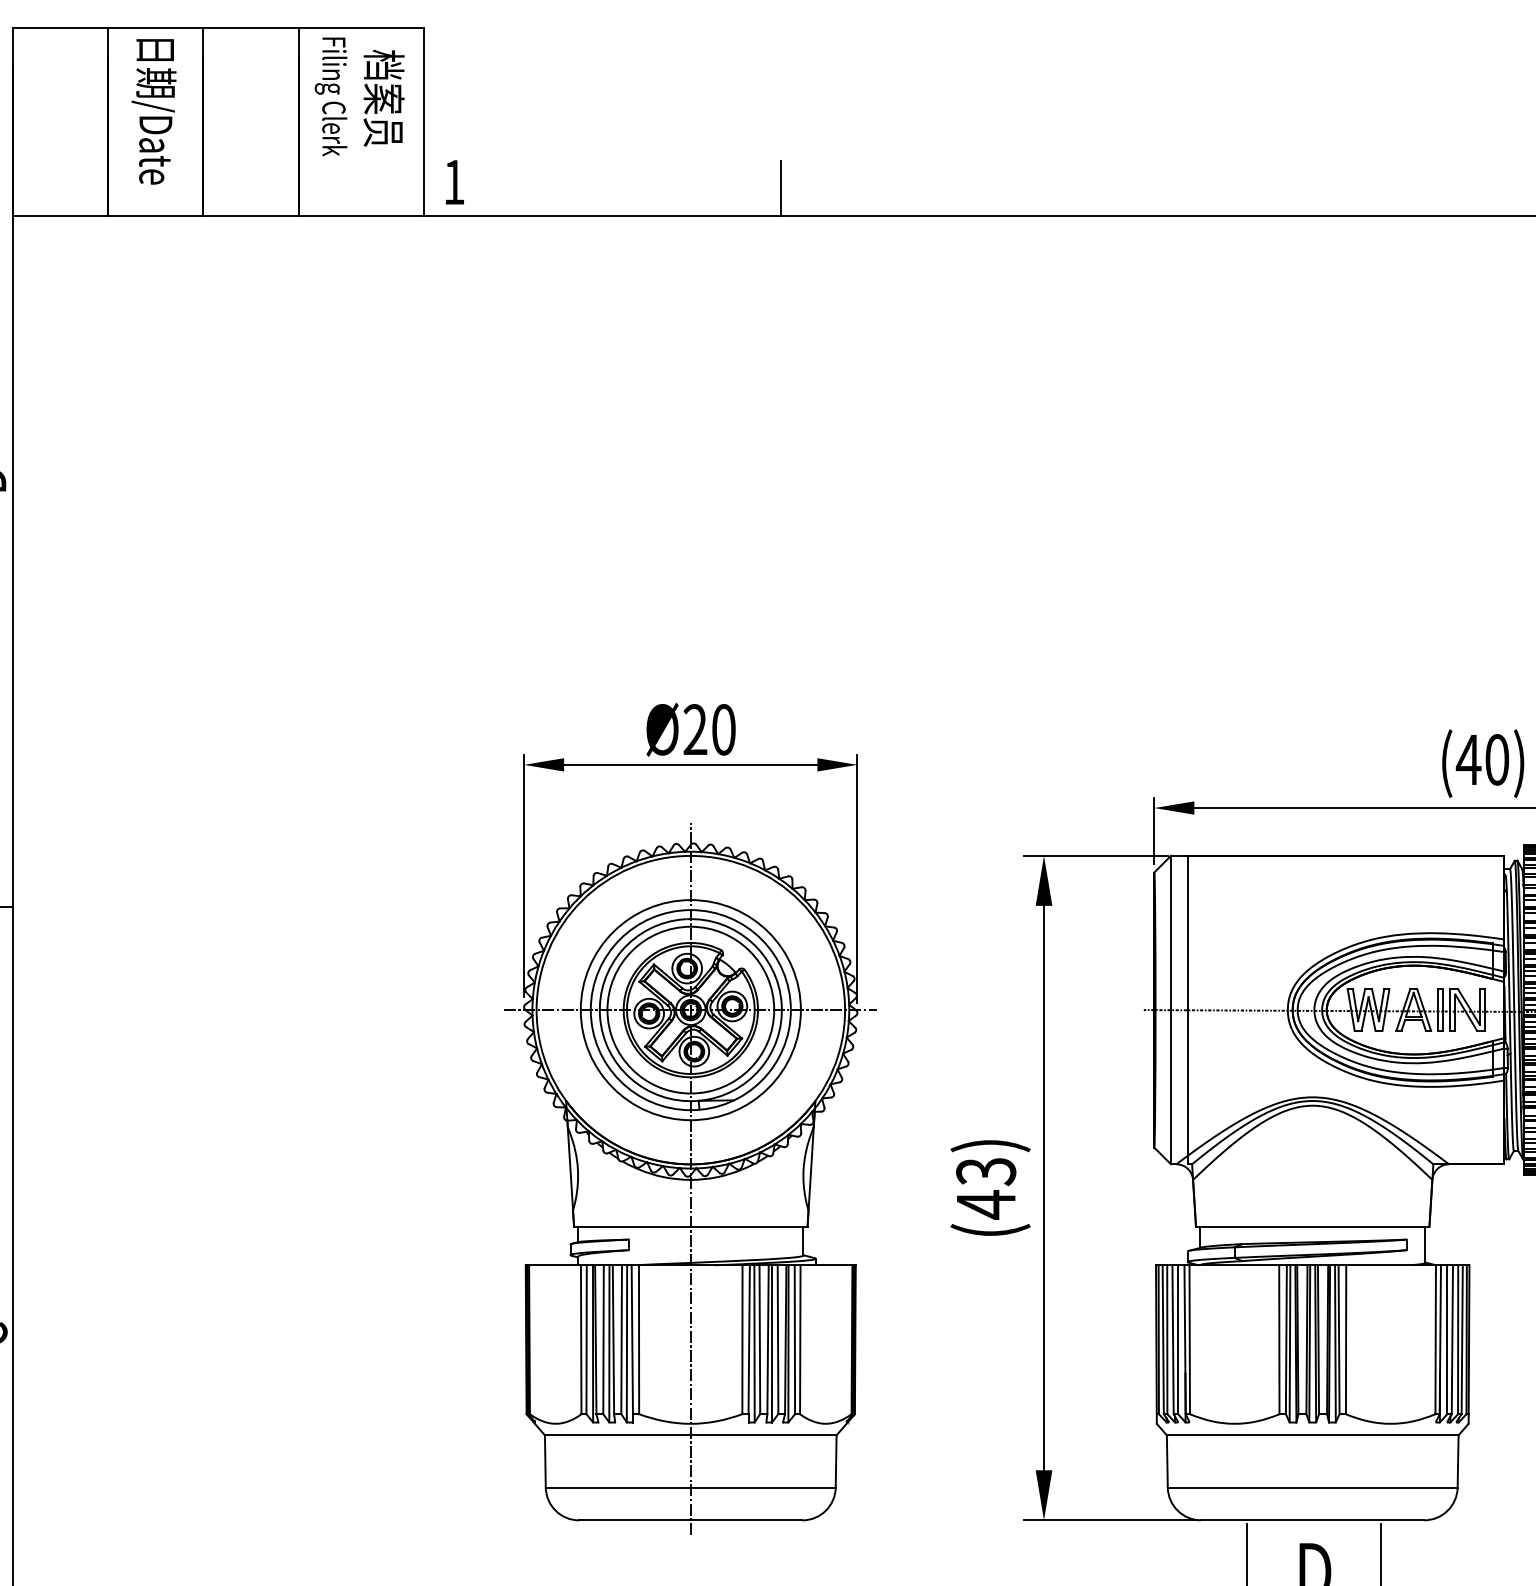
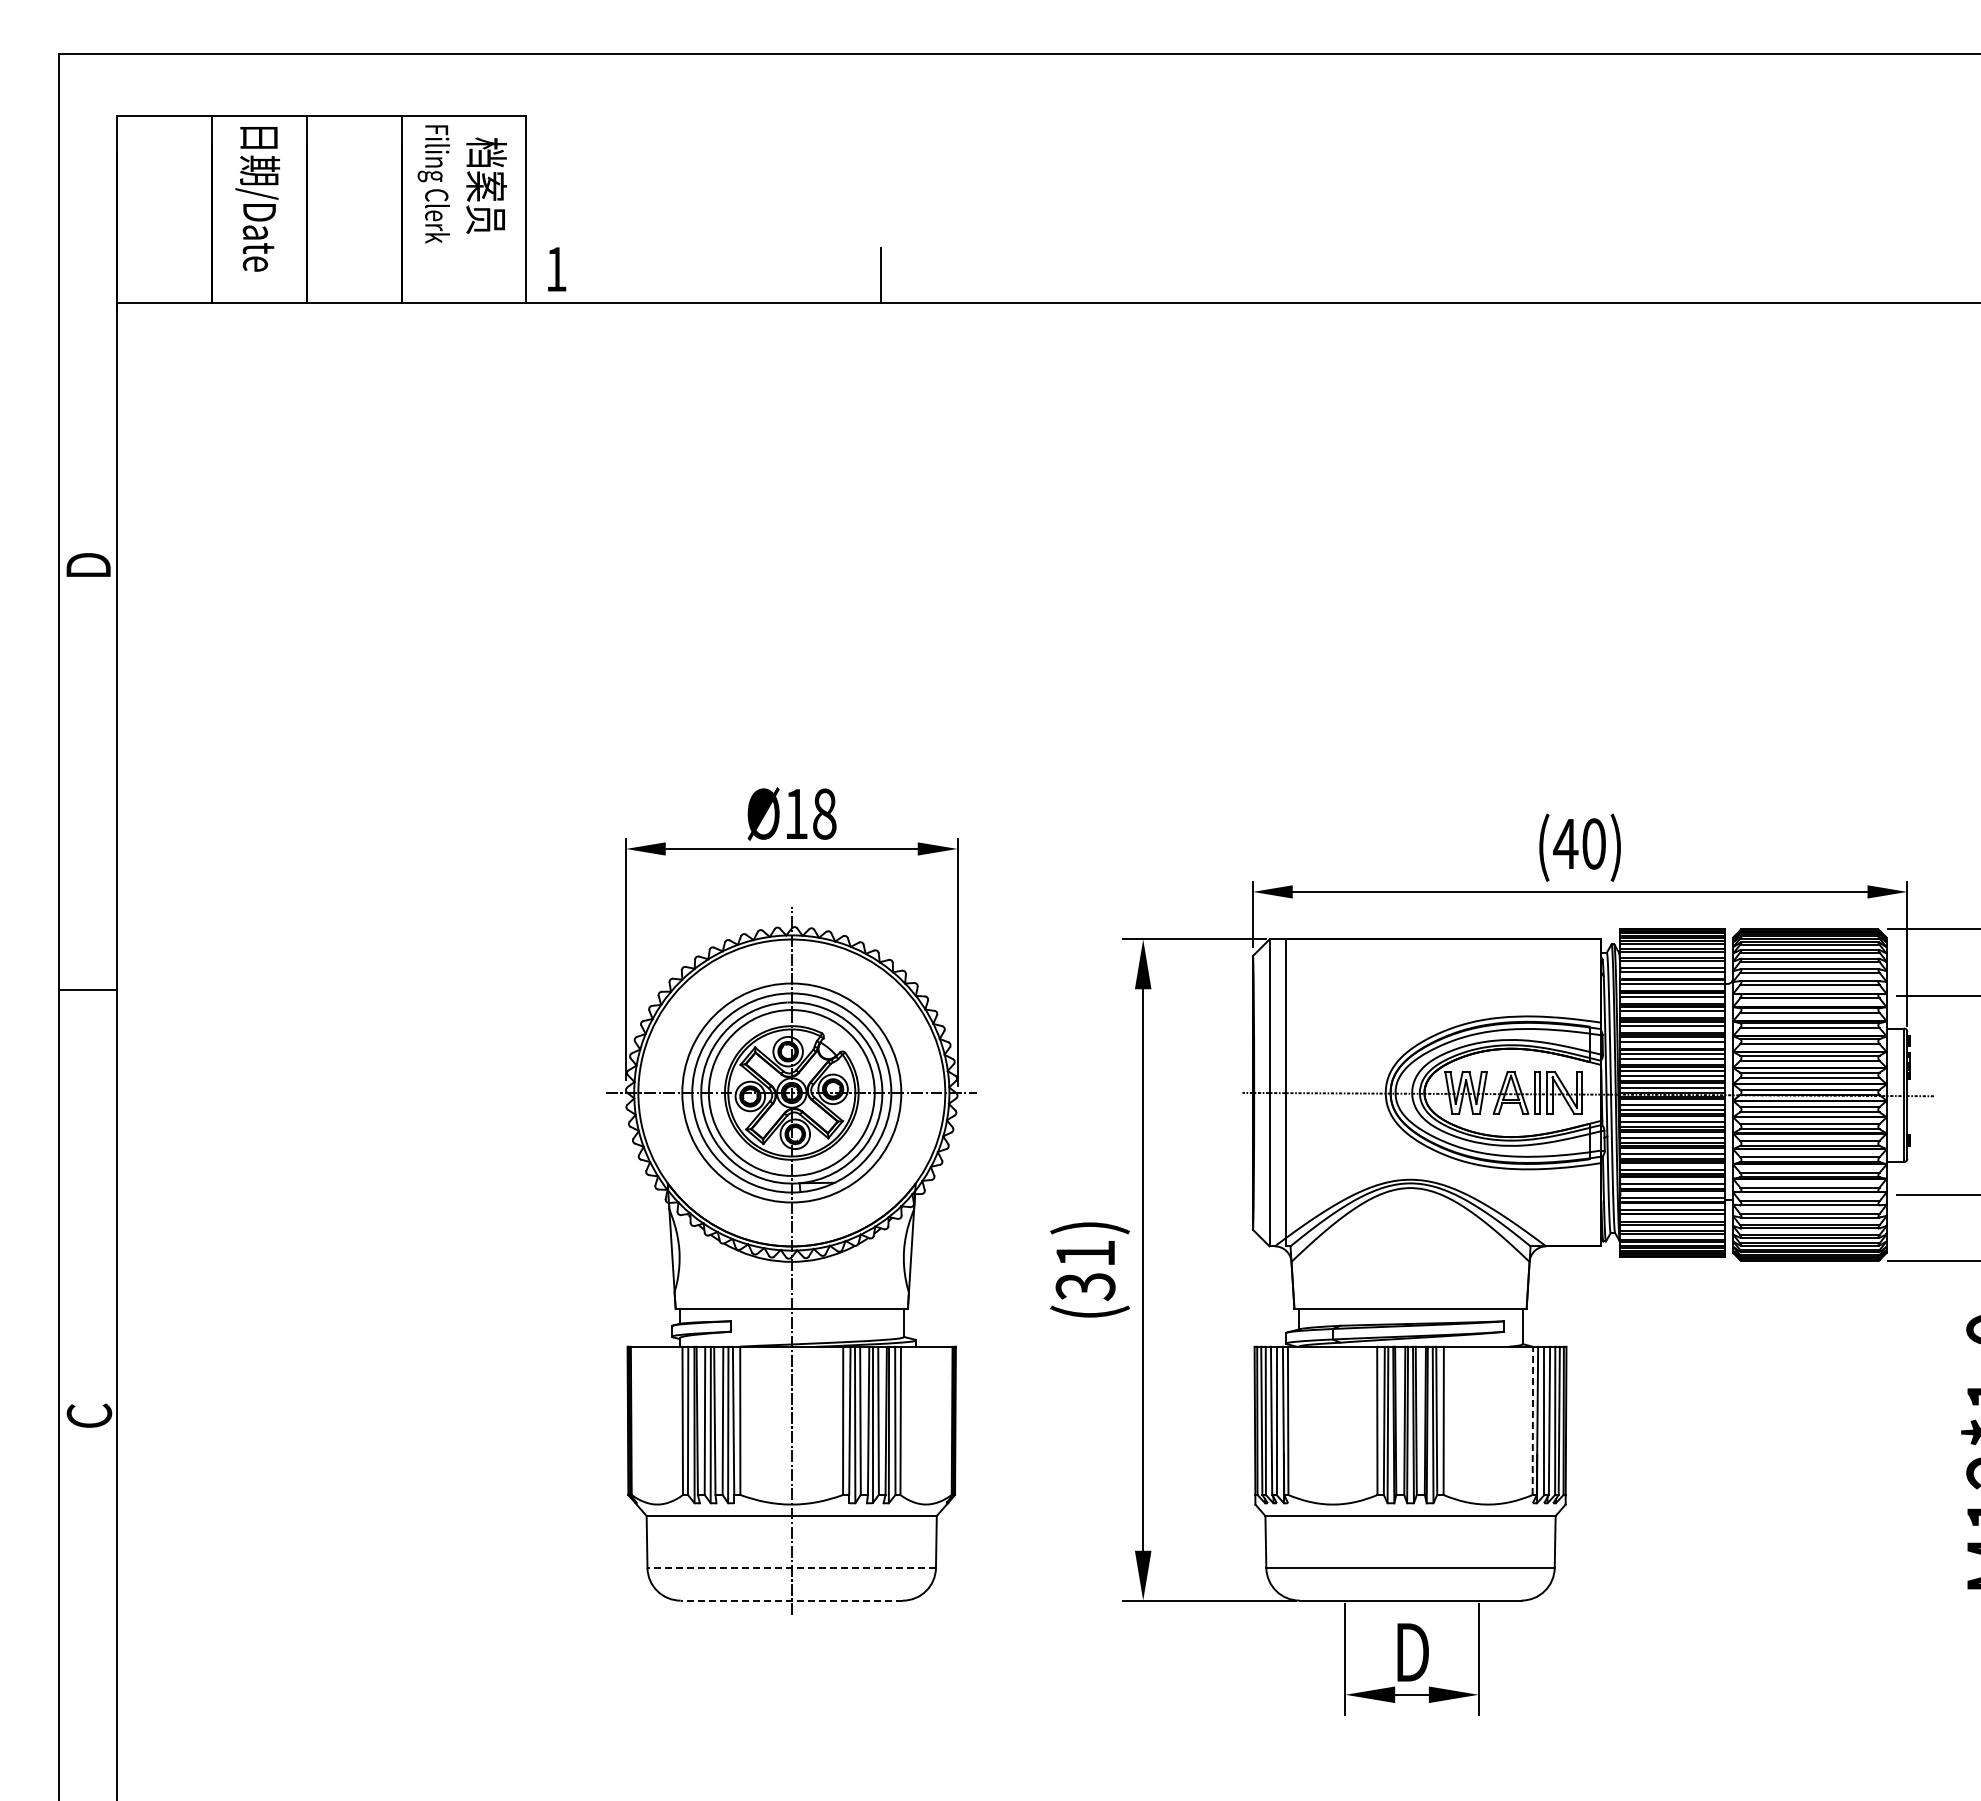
text: (709, 729) -> (810, 813), Ø20 -> Ø18
text: (986, 1188) -> (1085, 1270), (43) -> (31)
line: (1435, 1339) -> (1532, 1420), solid -> dashed
line: (690, 1487) -> (791, 1567), solid -> dashed
line: (690, 1520) -> (791, 1600), solid -> dashed

